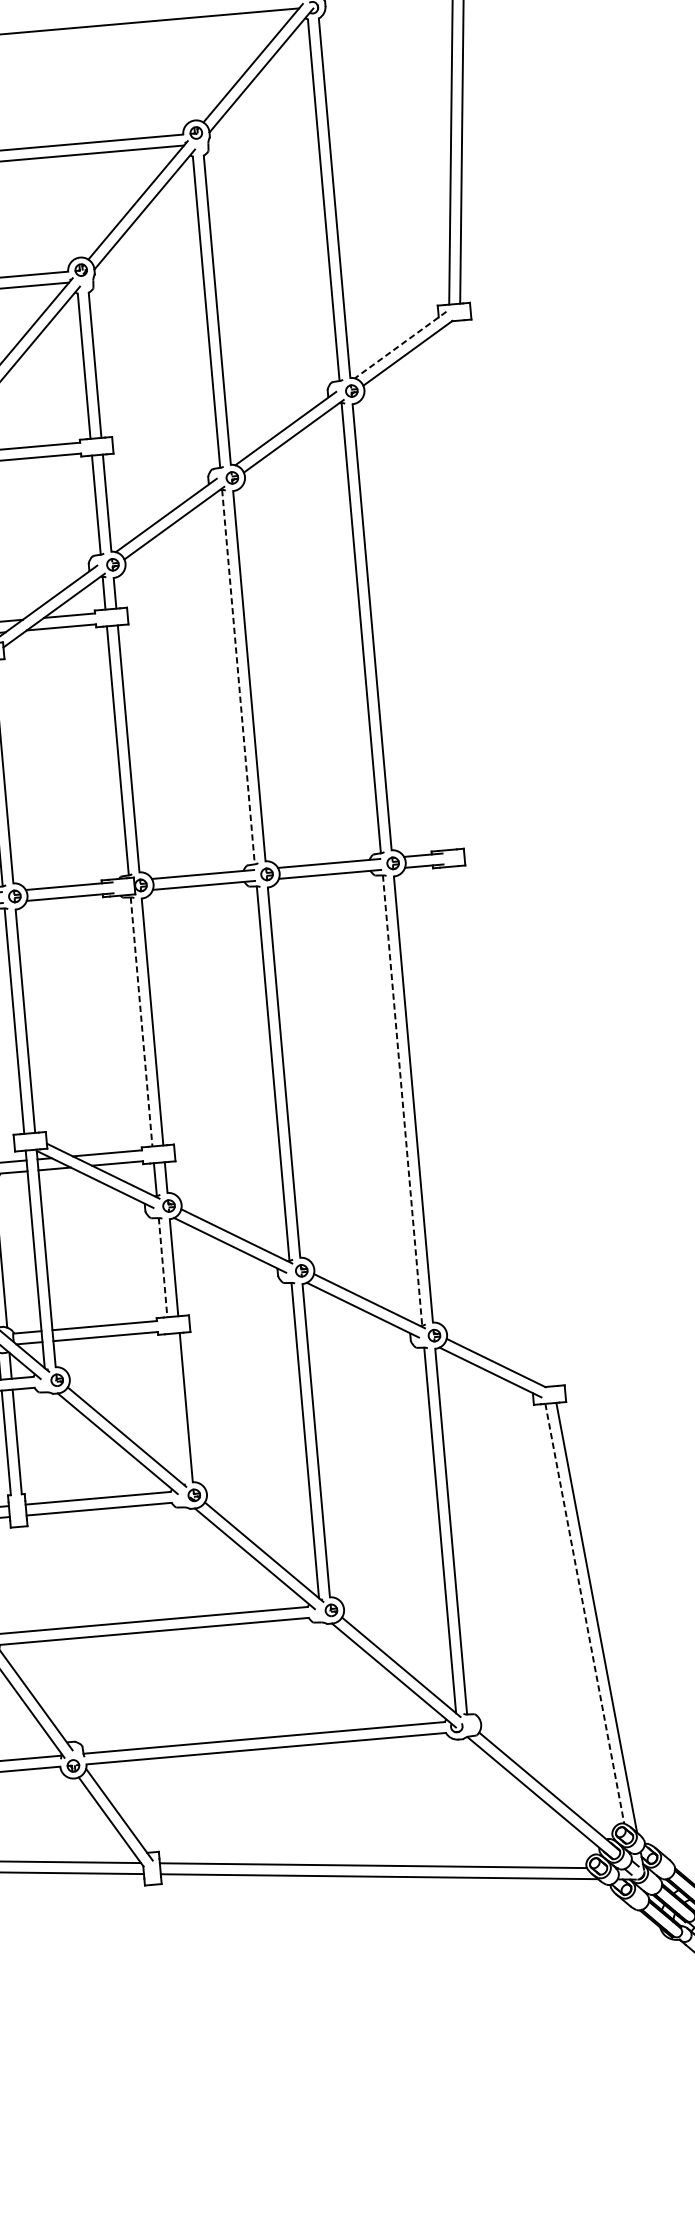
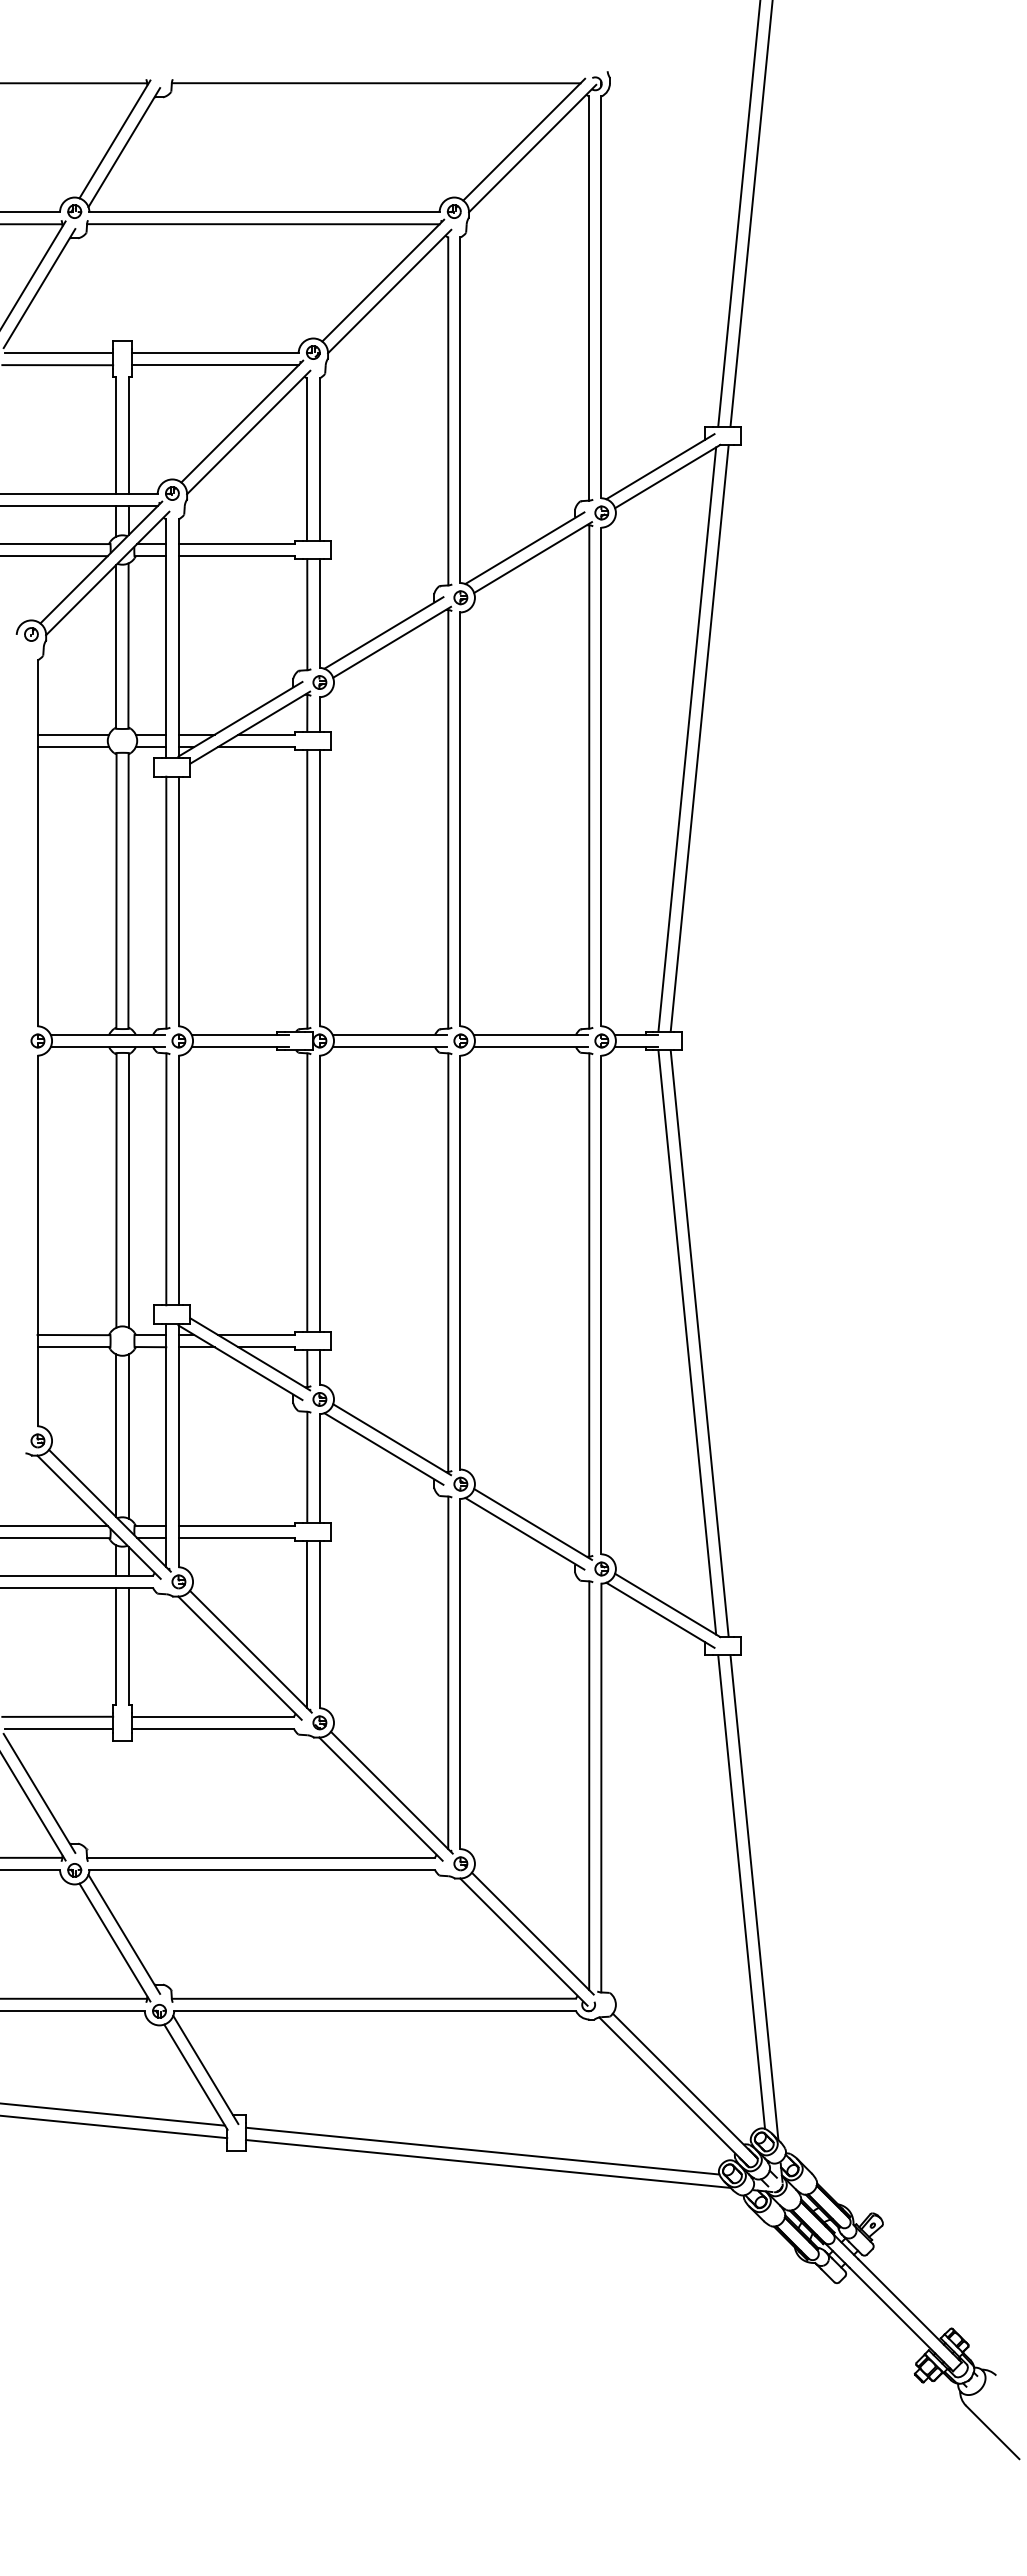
line: (400, 344) -> (660, 466), dashed -> solid
line: (456, 585) -> (699, 738), added
line: (446, 586) -> (687, 739), added
line: (238, 677) -> (448, 819), dashed -> solid
line: (141, 1022) -> (307, 1193), dashed -> solid
line: (402, 1100) -> (589, 1305), dashed -> solid
line: (493, 1126) -> (687, 1342), added
line: (504, 1126) -> (699, 1343), added
line: (163, 1267) -> (307, 1467), dashed -> solid
line: (175, 1408) -> (307, 1624), added
line: (584, 1614) -> (741, 1892), dashed -> solid

